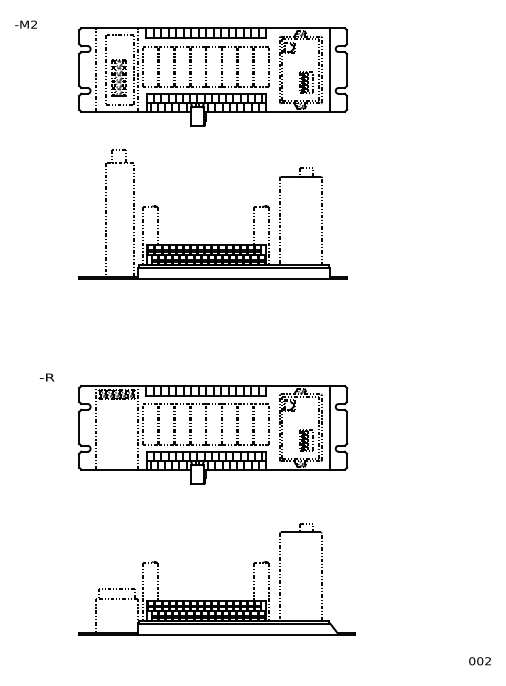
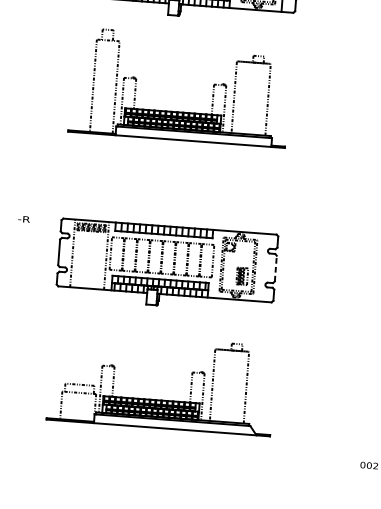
text: (46, 377) -> (23, 219), moved
line: (330, 427) -> (262, 267), removed
line: (347, 427) -> (276, 268), solid -> dashed

